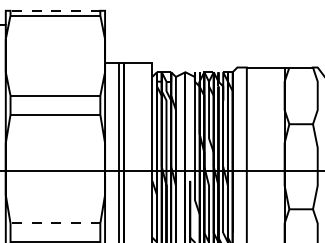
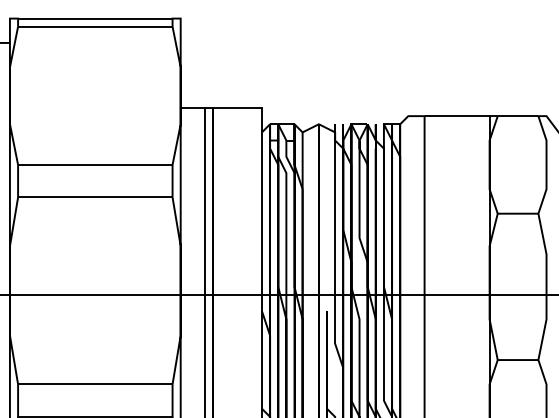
line: (55, 10) -> (95, 18), dashed -> solid
line: (55, 223) -> (95, 384), dashed -> solid

